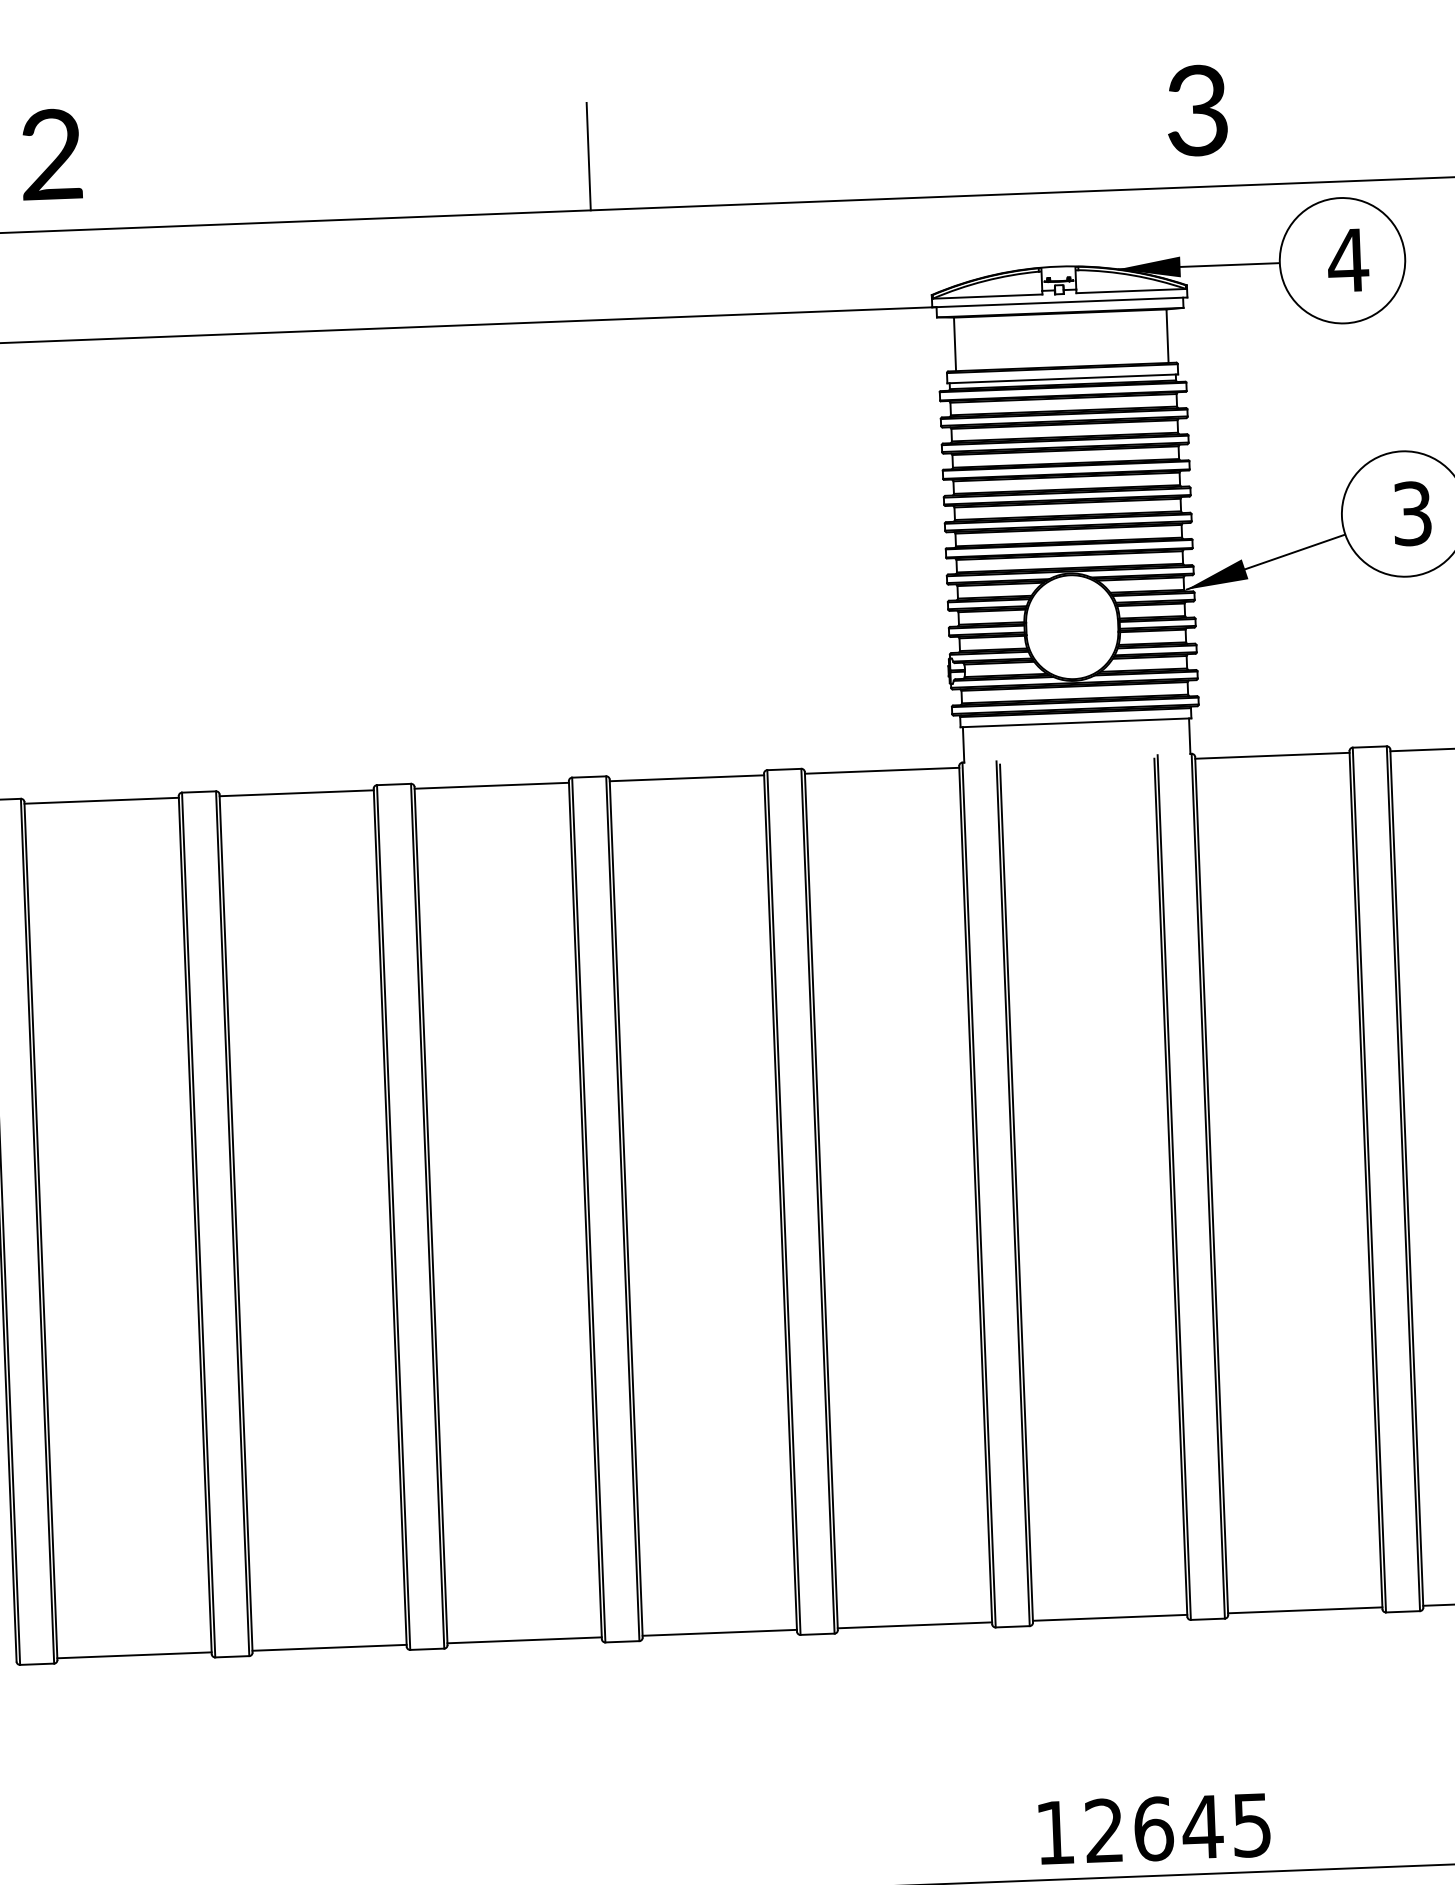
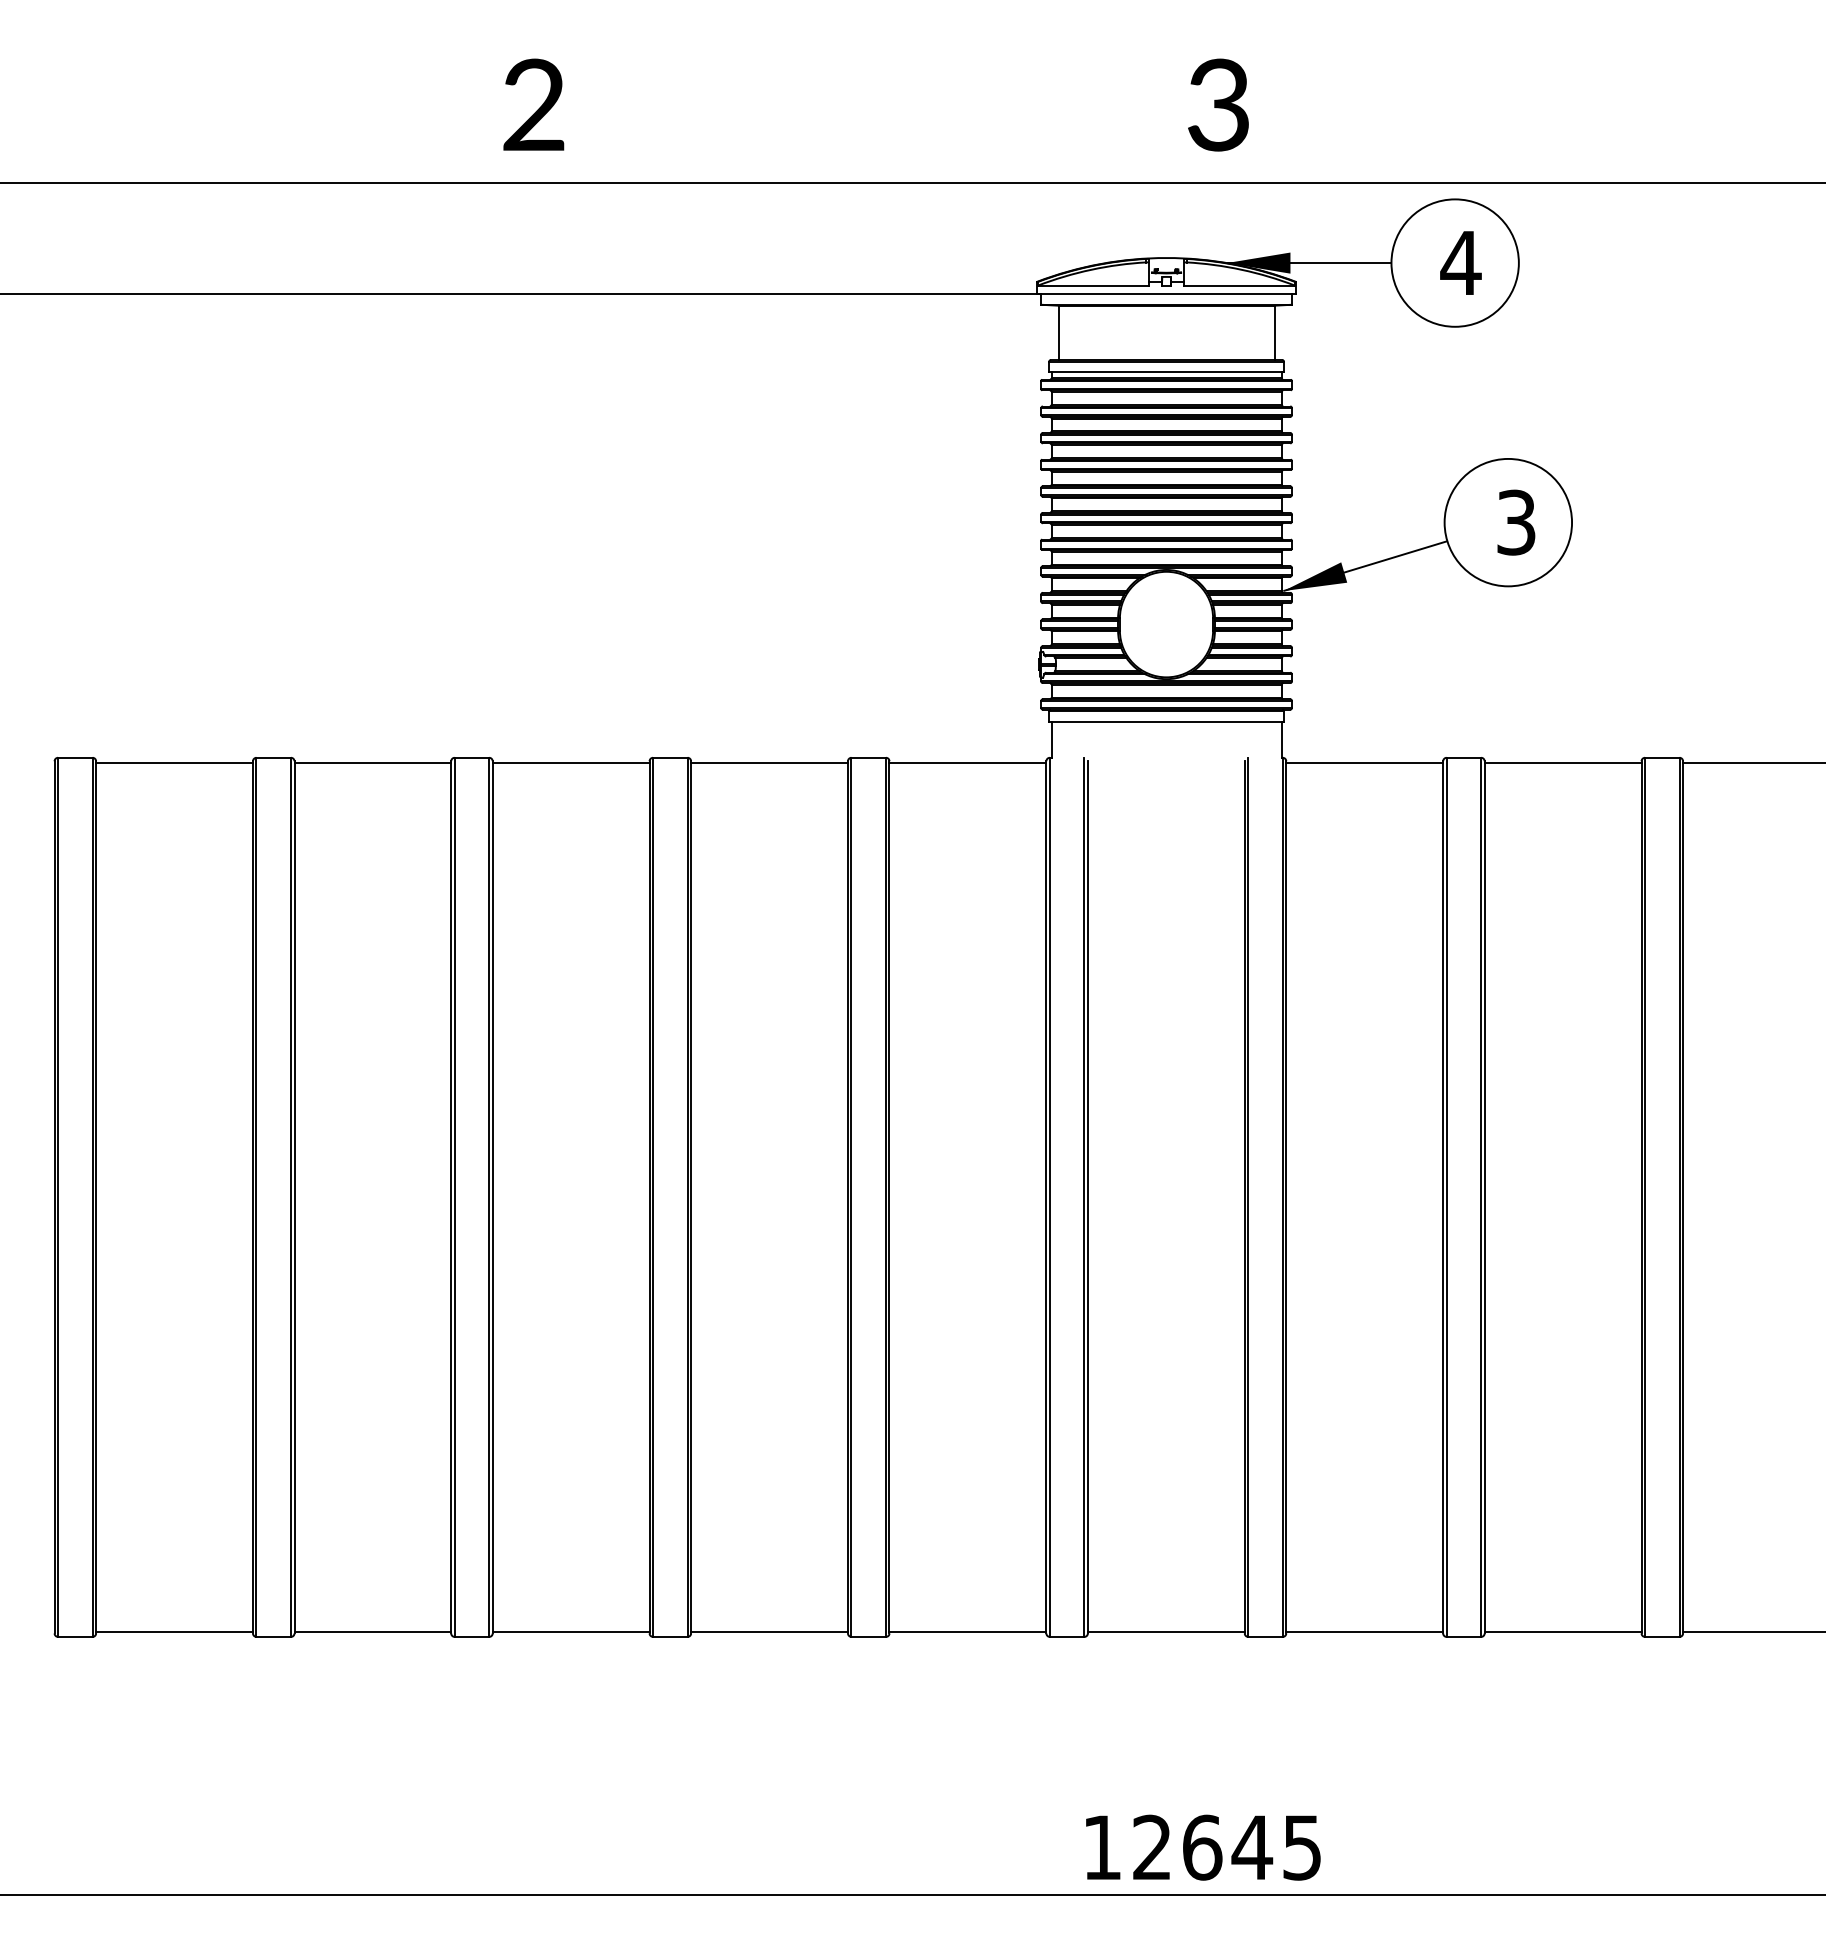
text: (1197, 110) -> (1218, 104), moved
text: (51, 154) -> (533, 104), moved
line: (589, 156) -> (694, 127), removed

